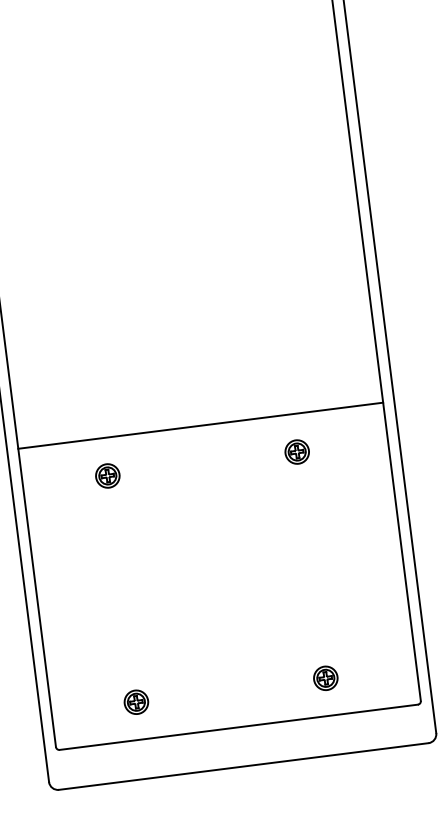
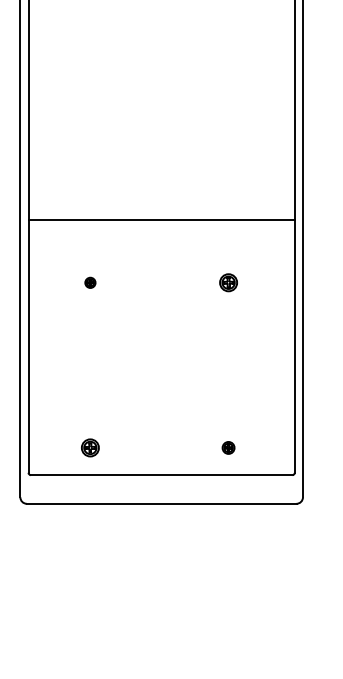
line: (200, 426) -> (161, 220), moved
part: (107, 475) -> (90, 282), size x0.6
part: (325, 677) -> (228, 447), size x0.7

